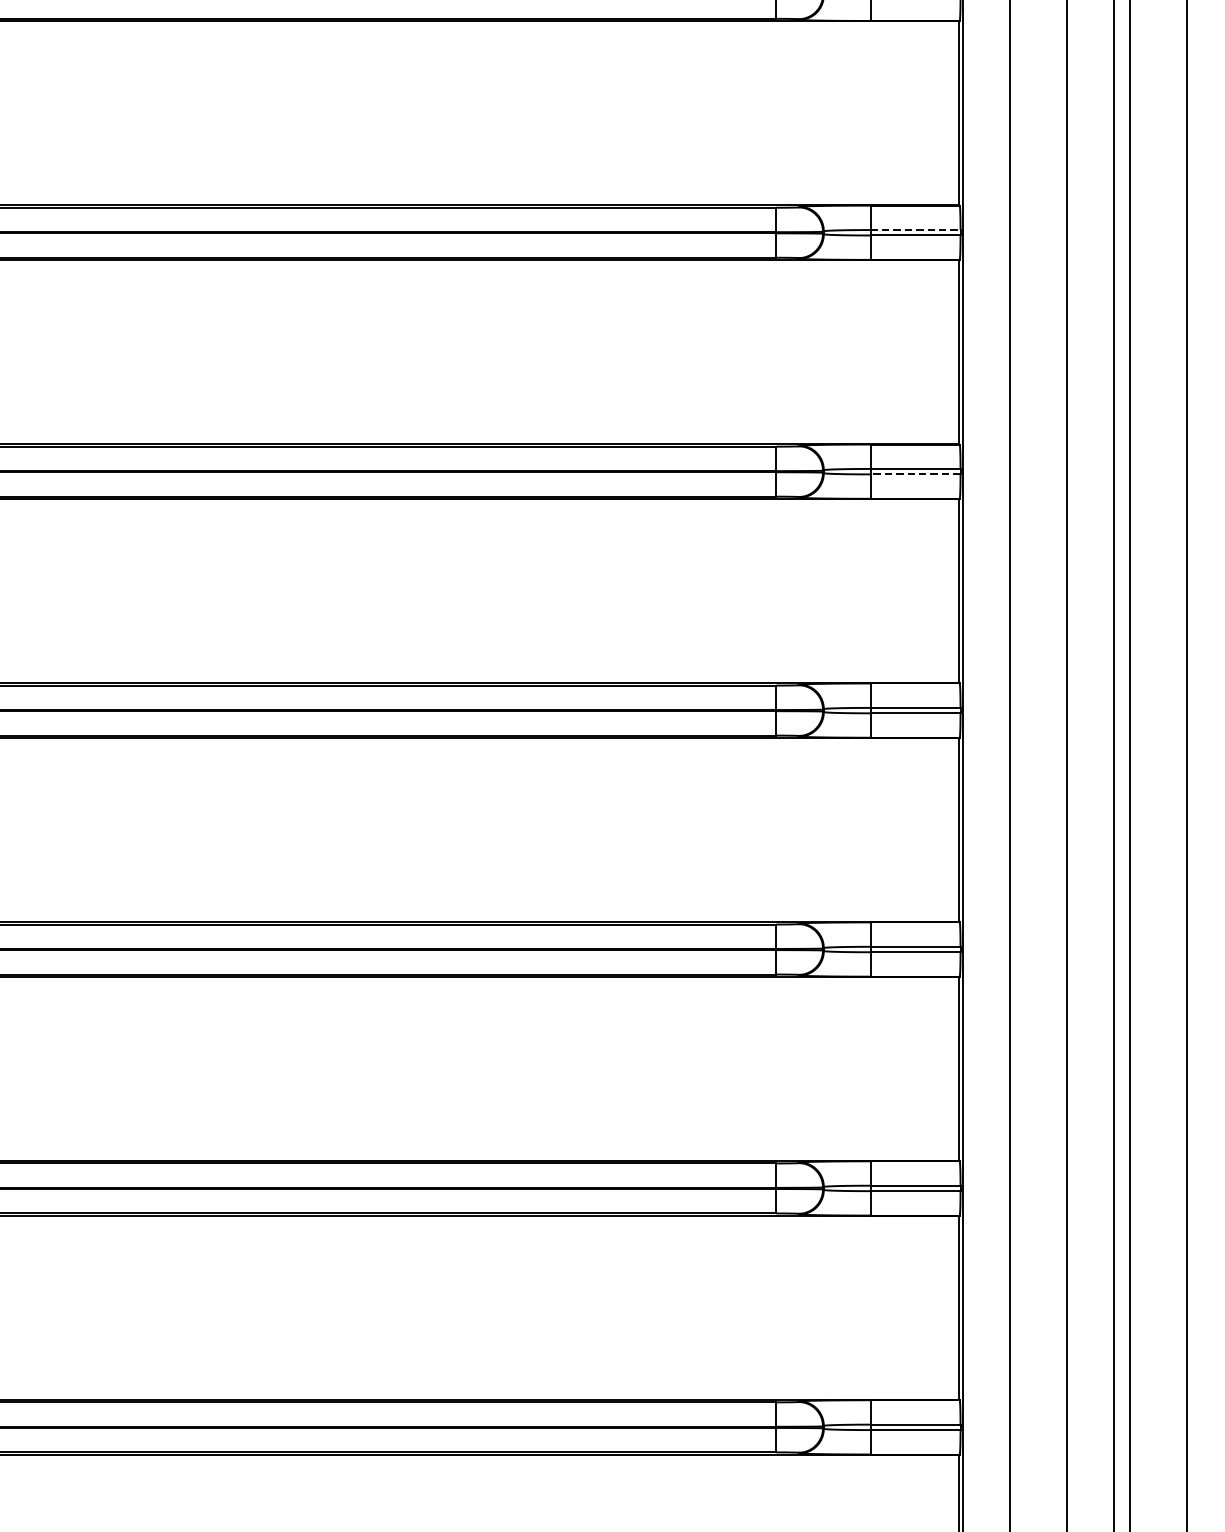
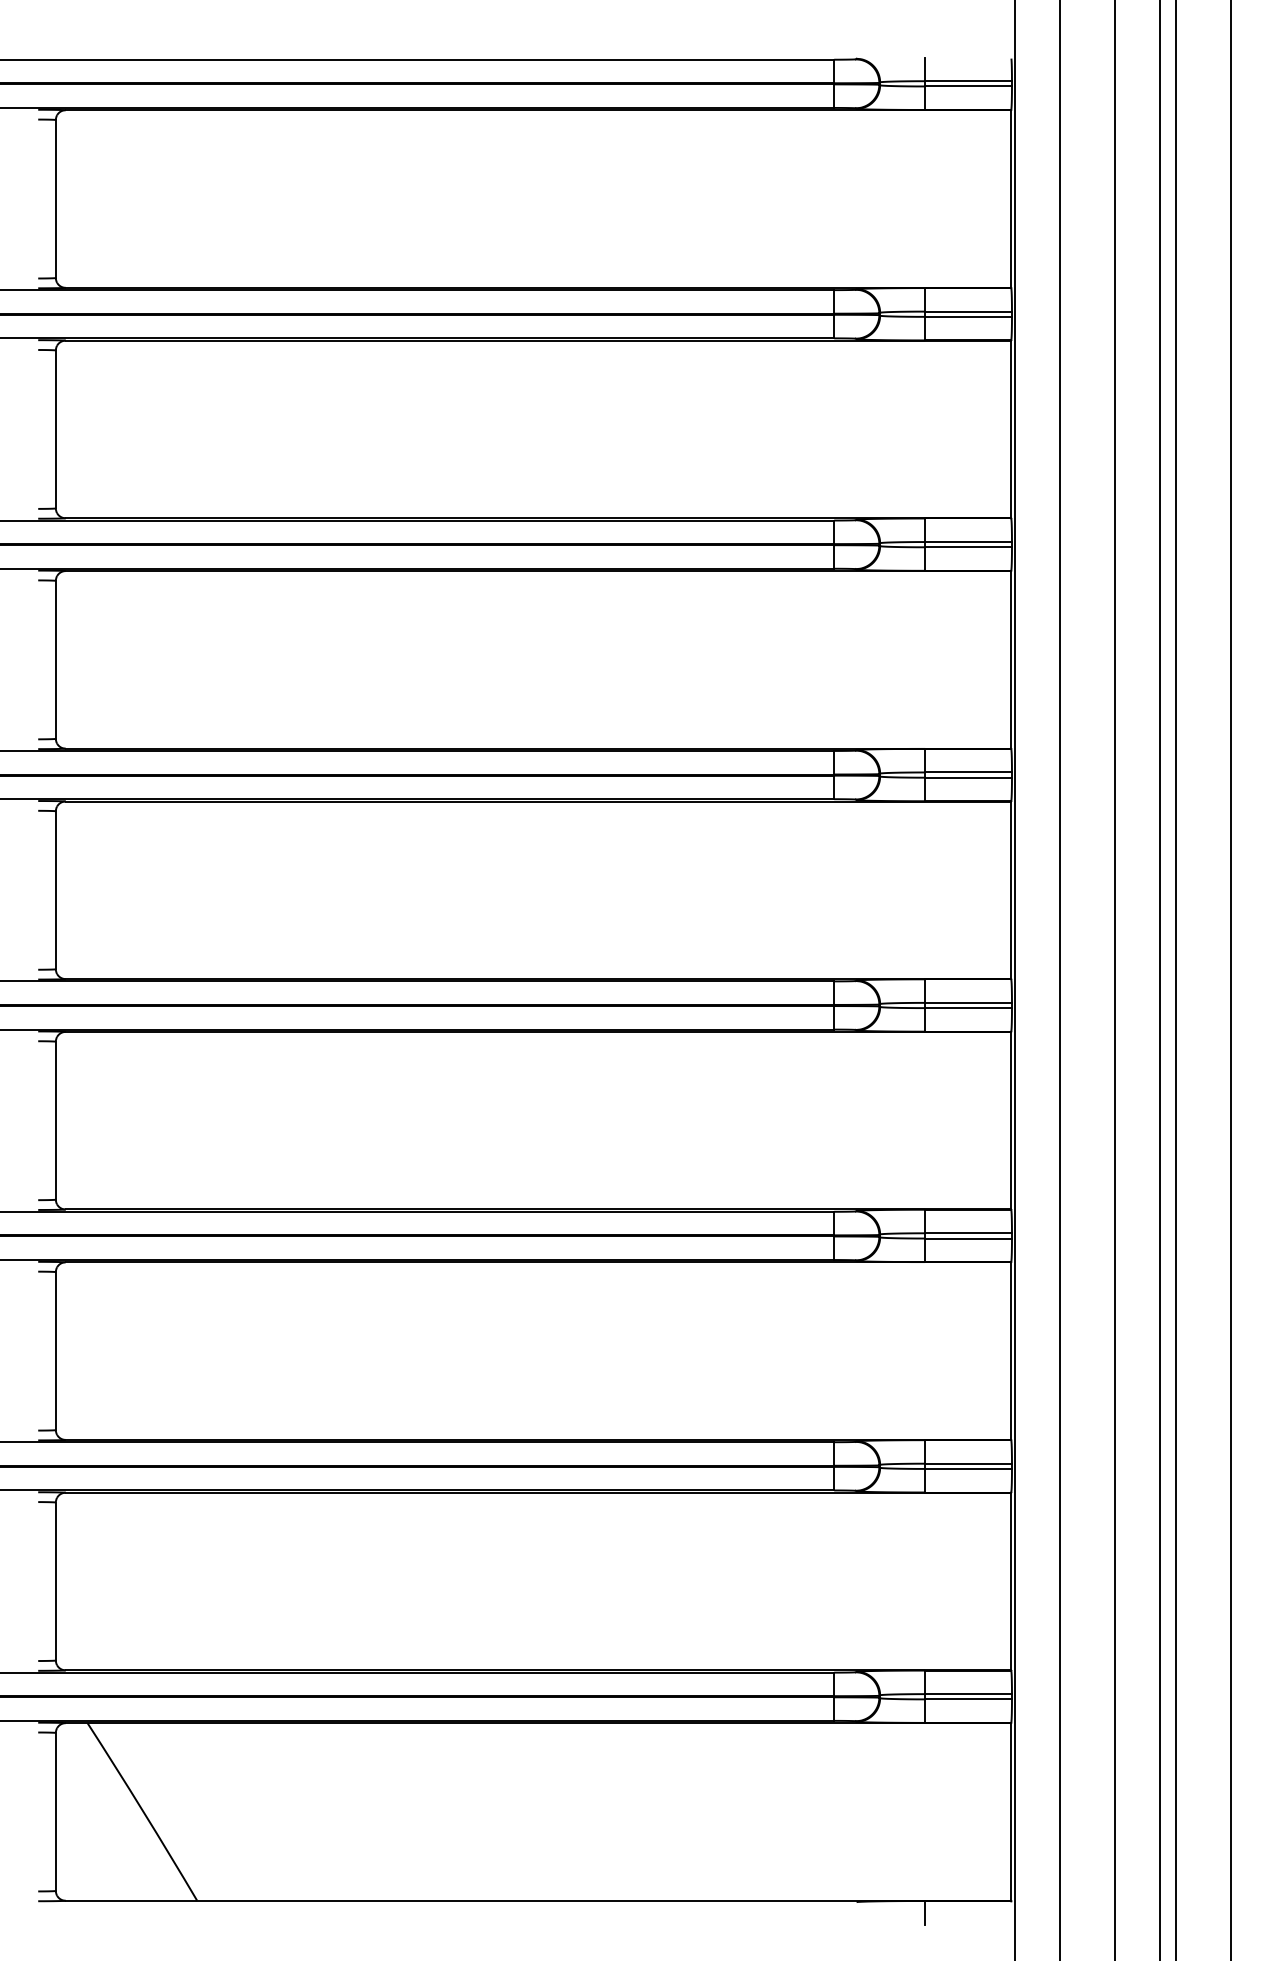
line: (916, 229) -> (969, 311), dashed -> solid
line: (915, 474) -> (968, 547), dashed -> solid

